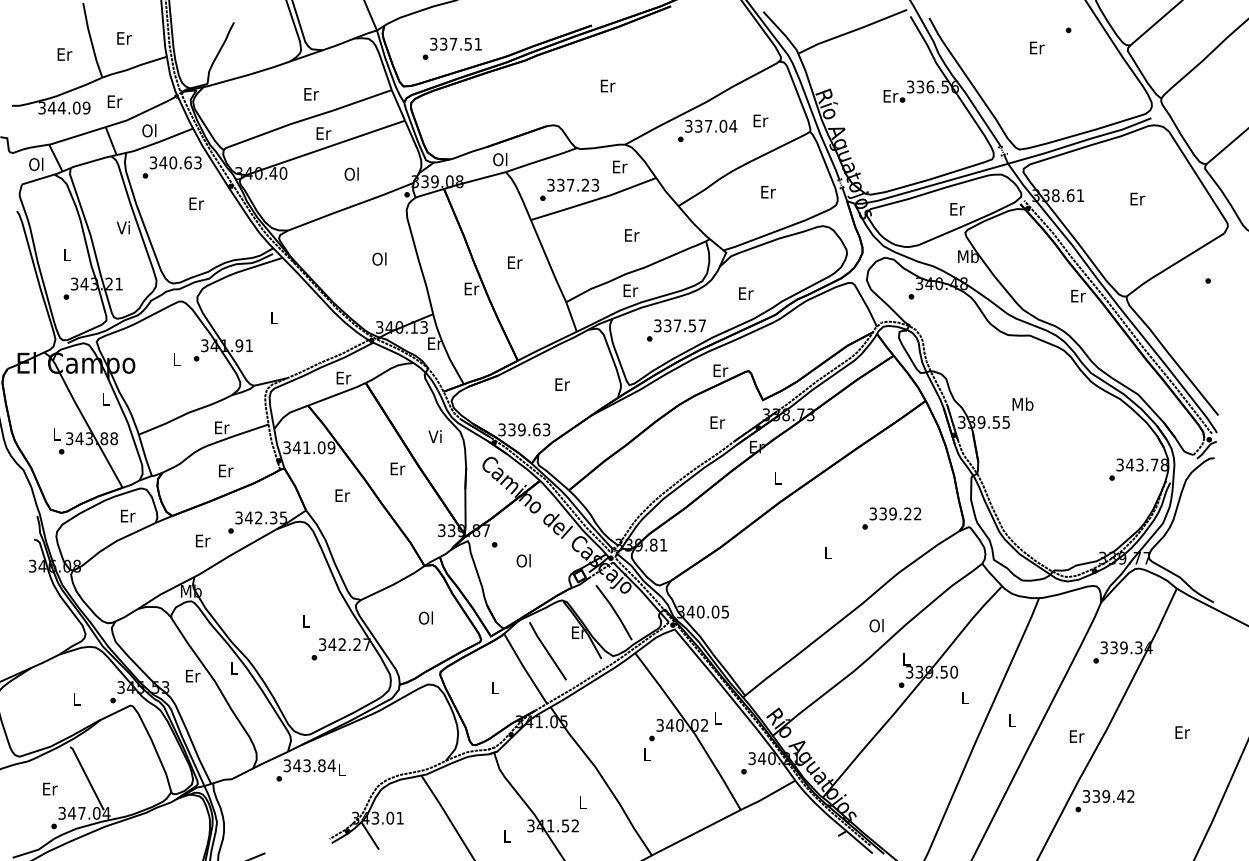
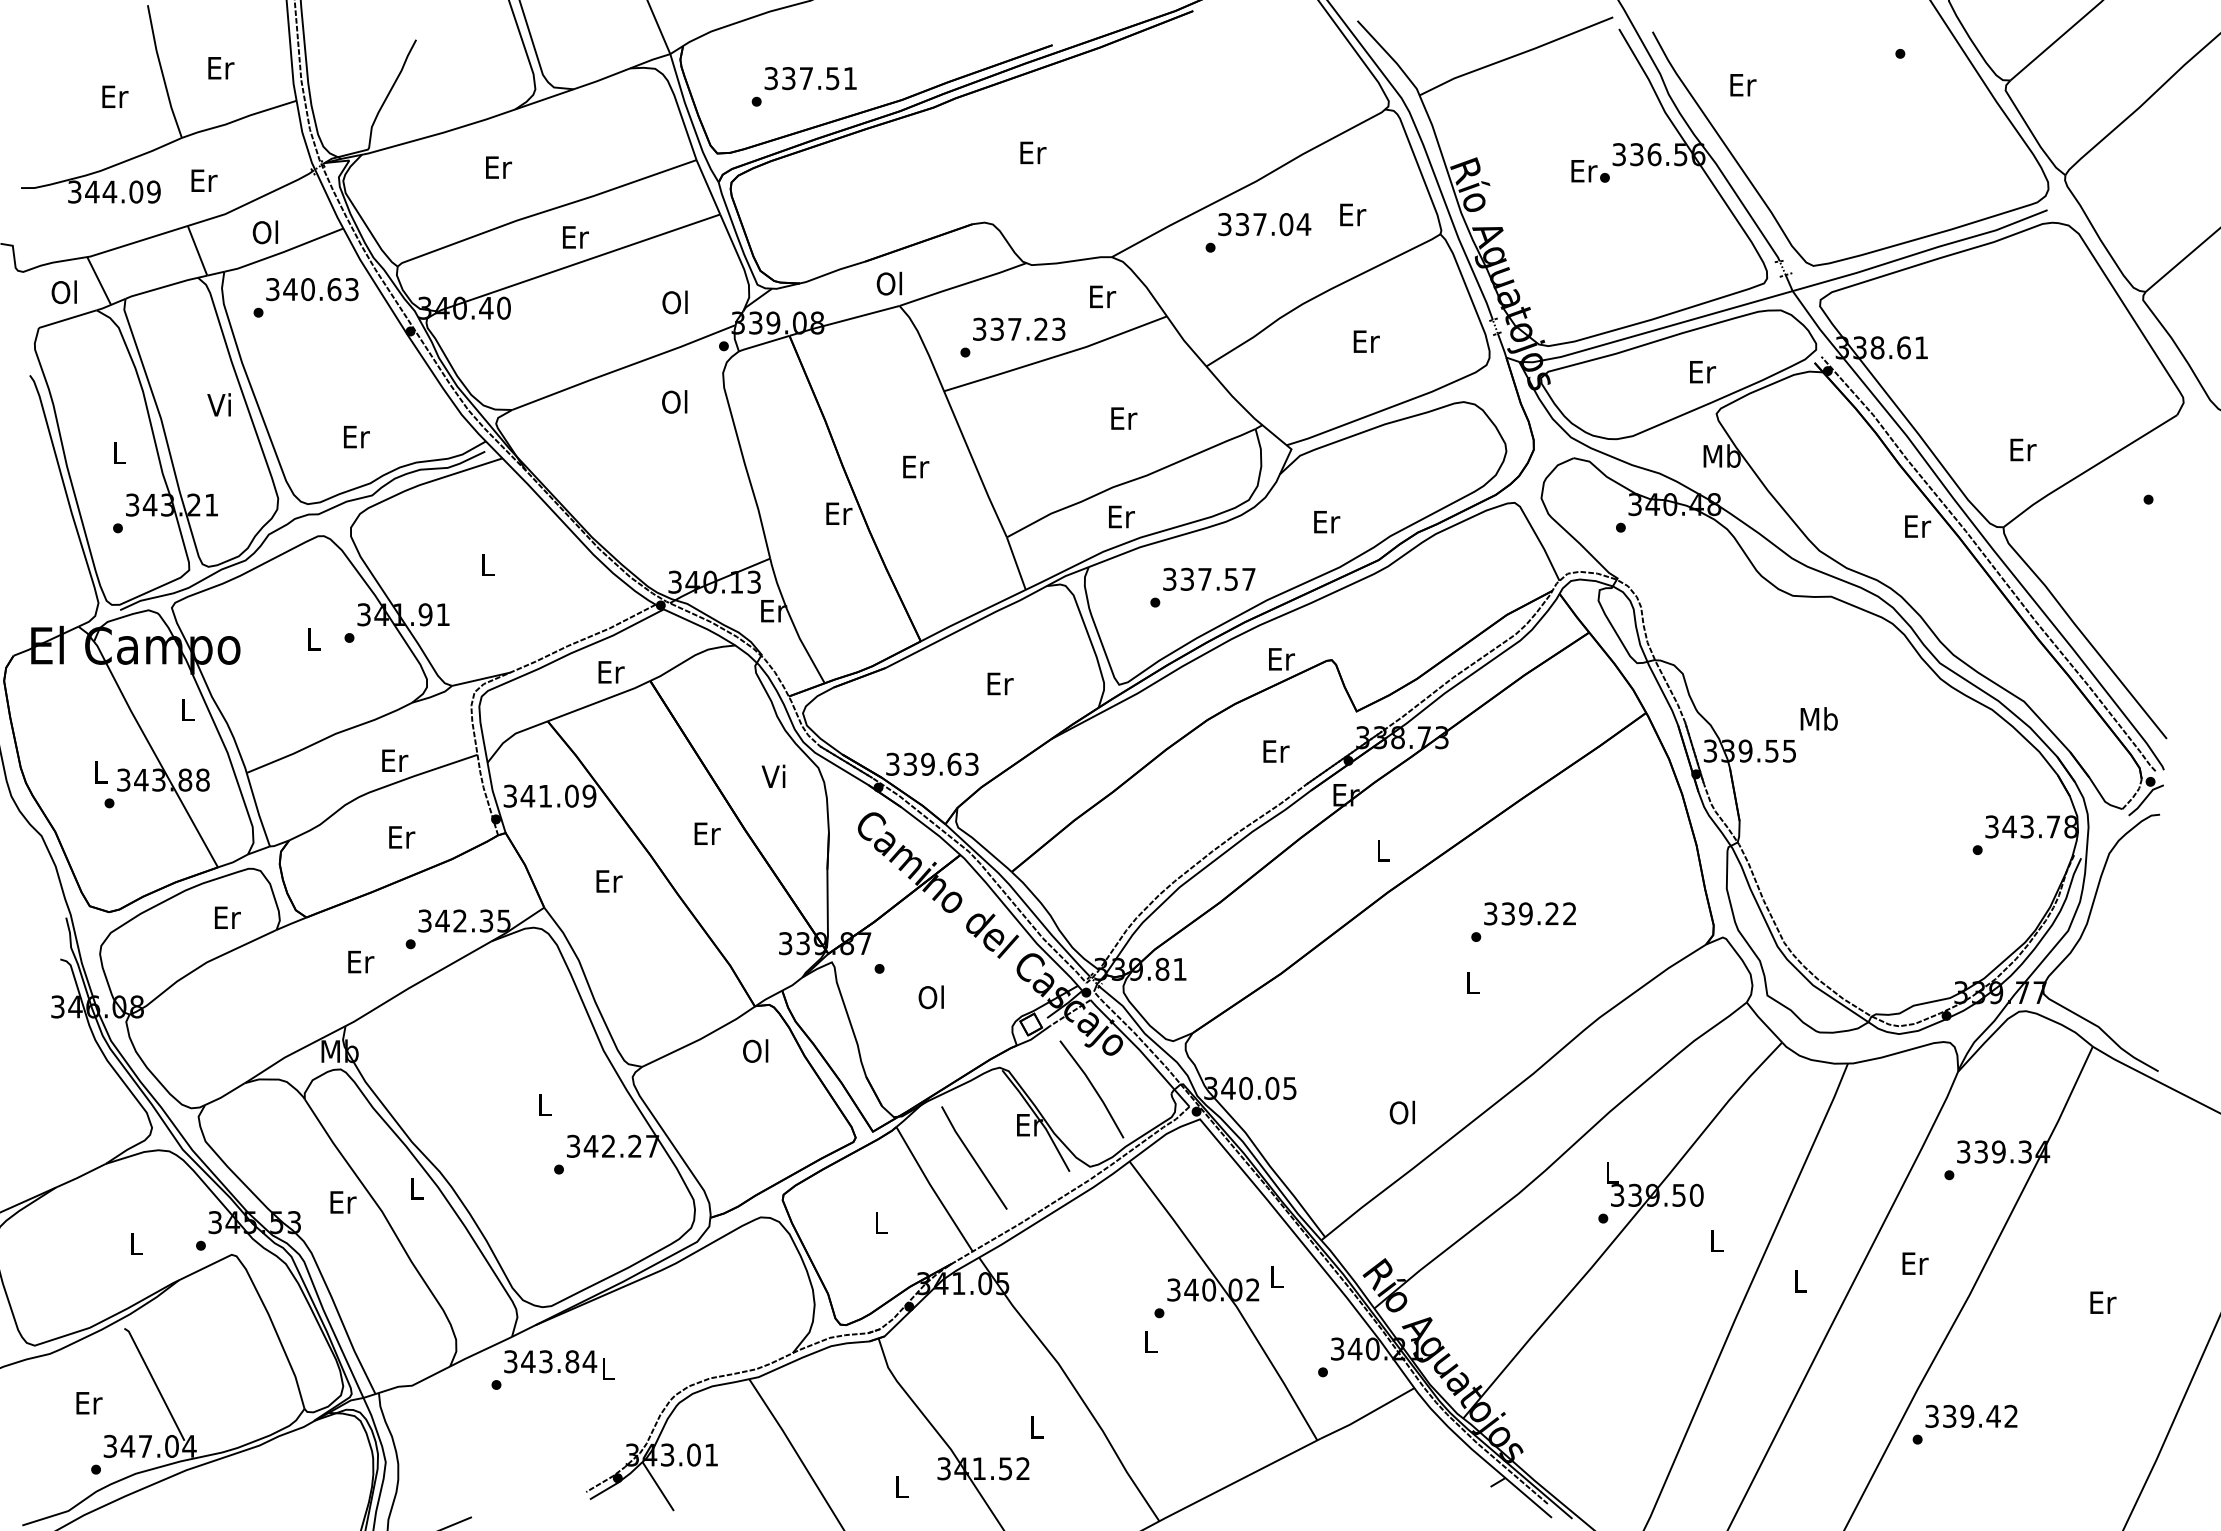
text: (1037, 47) -> (1743, 84), moved
text: (607, 85) -> (1032, 151), moved
text: (311, 94) -> (498, 167), moved
text: (351, 173) -> (674, 301), moved
text: (1137, 198) -> (2022, 448), moved
text: (196, 203) -> (356, 436), moved
text: (379, 258) -> (674, 400), moved
text: (891, 518) -> (1523, 922), moved
text: (425, 617) -> (754, 1050), moved
text: (876, 625) -> (1402, 1112), moved
text: (1076, 736) -> (1914, 1263), moved

